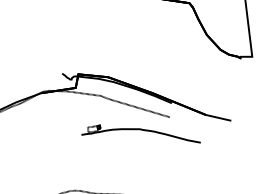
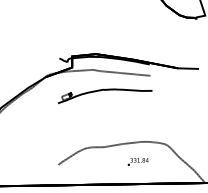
part: (141, 138) -> (105, 96), moved

